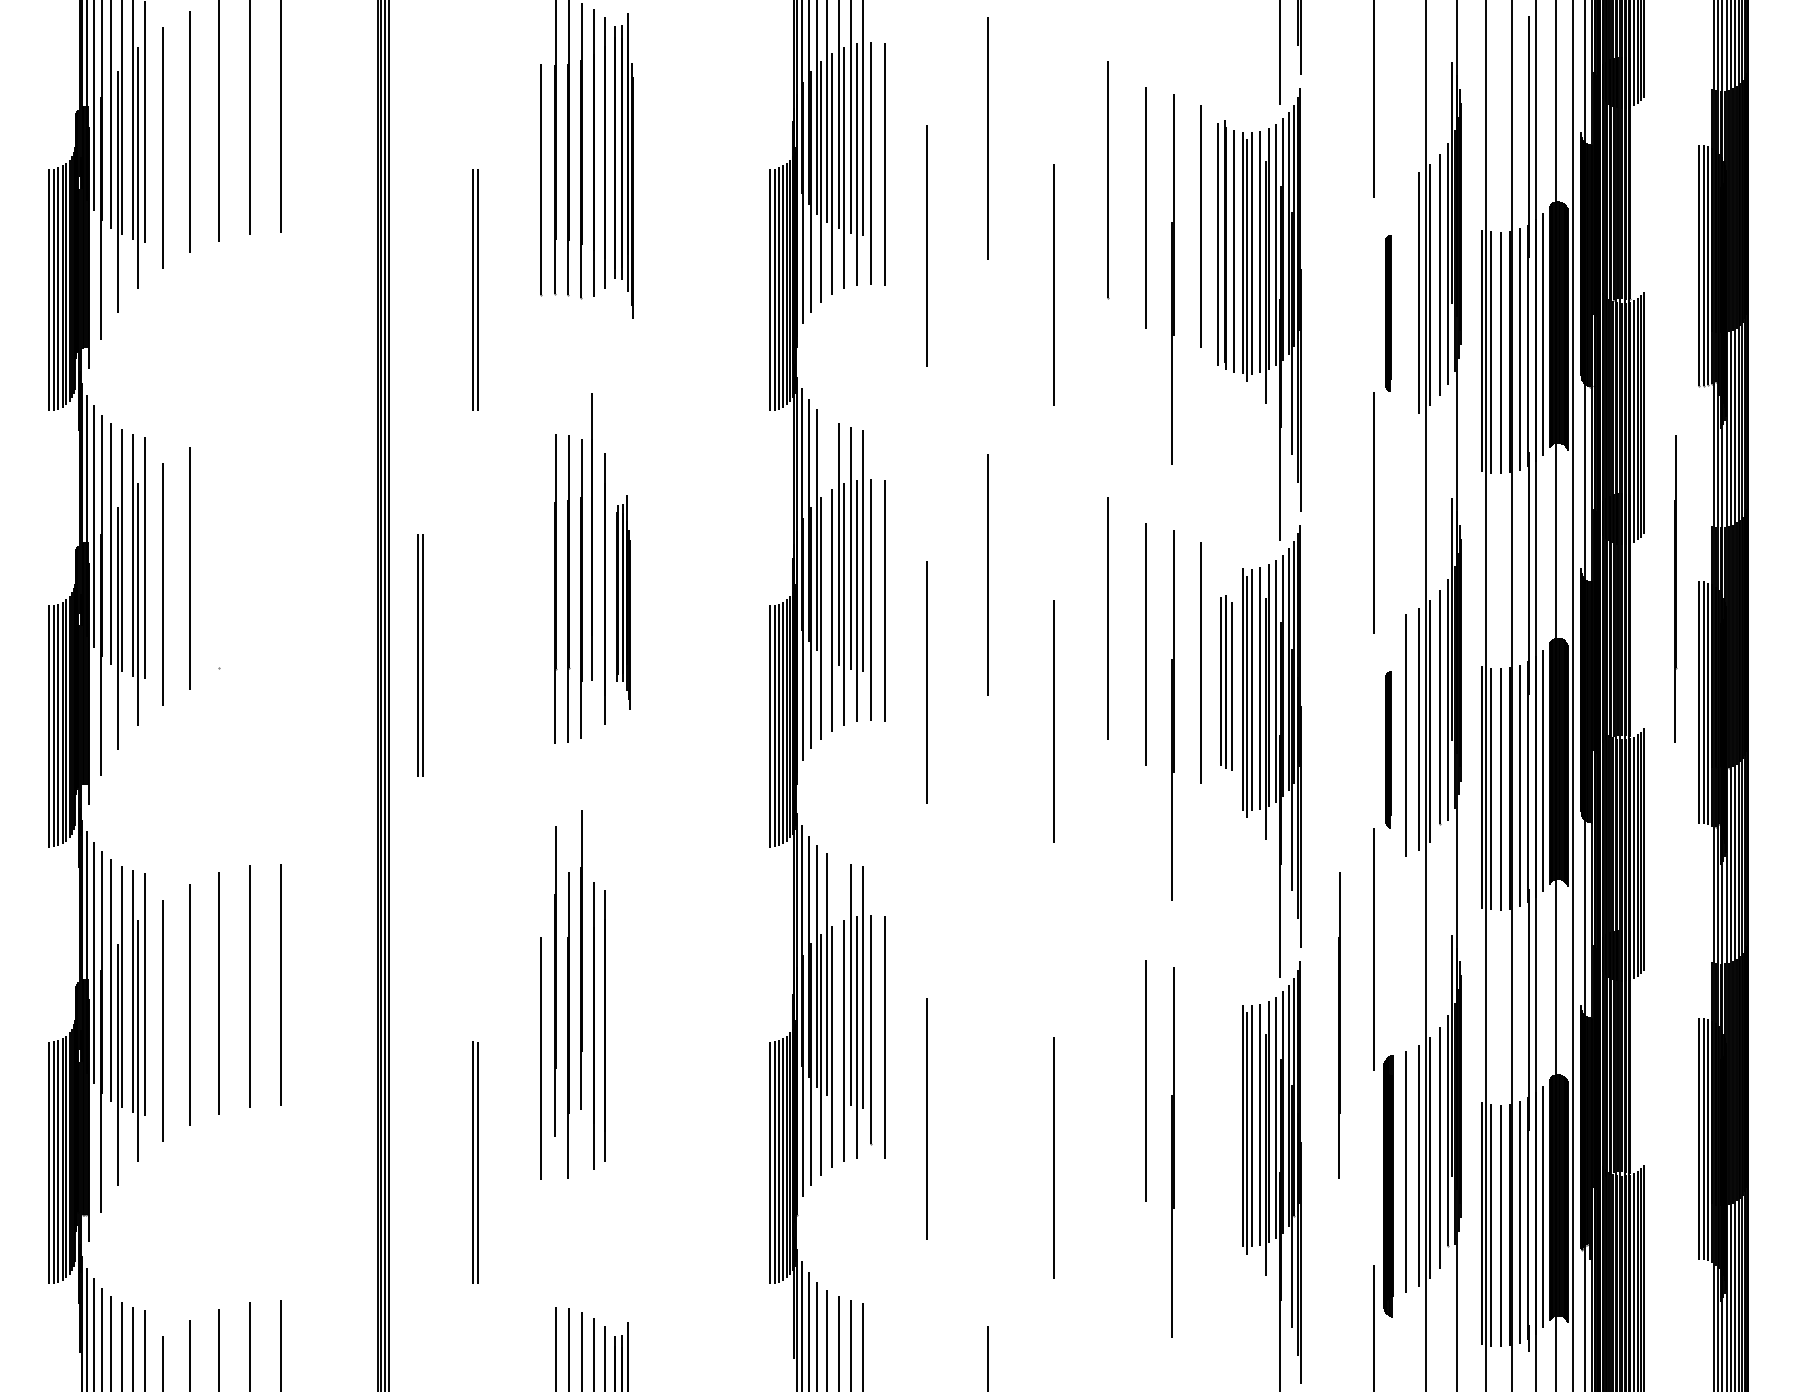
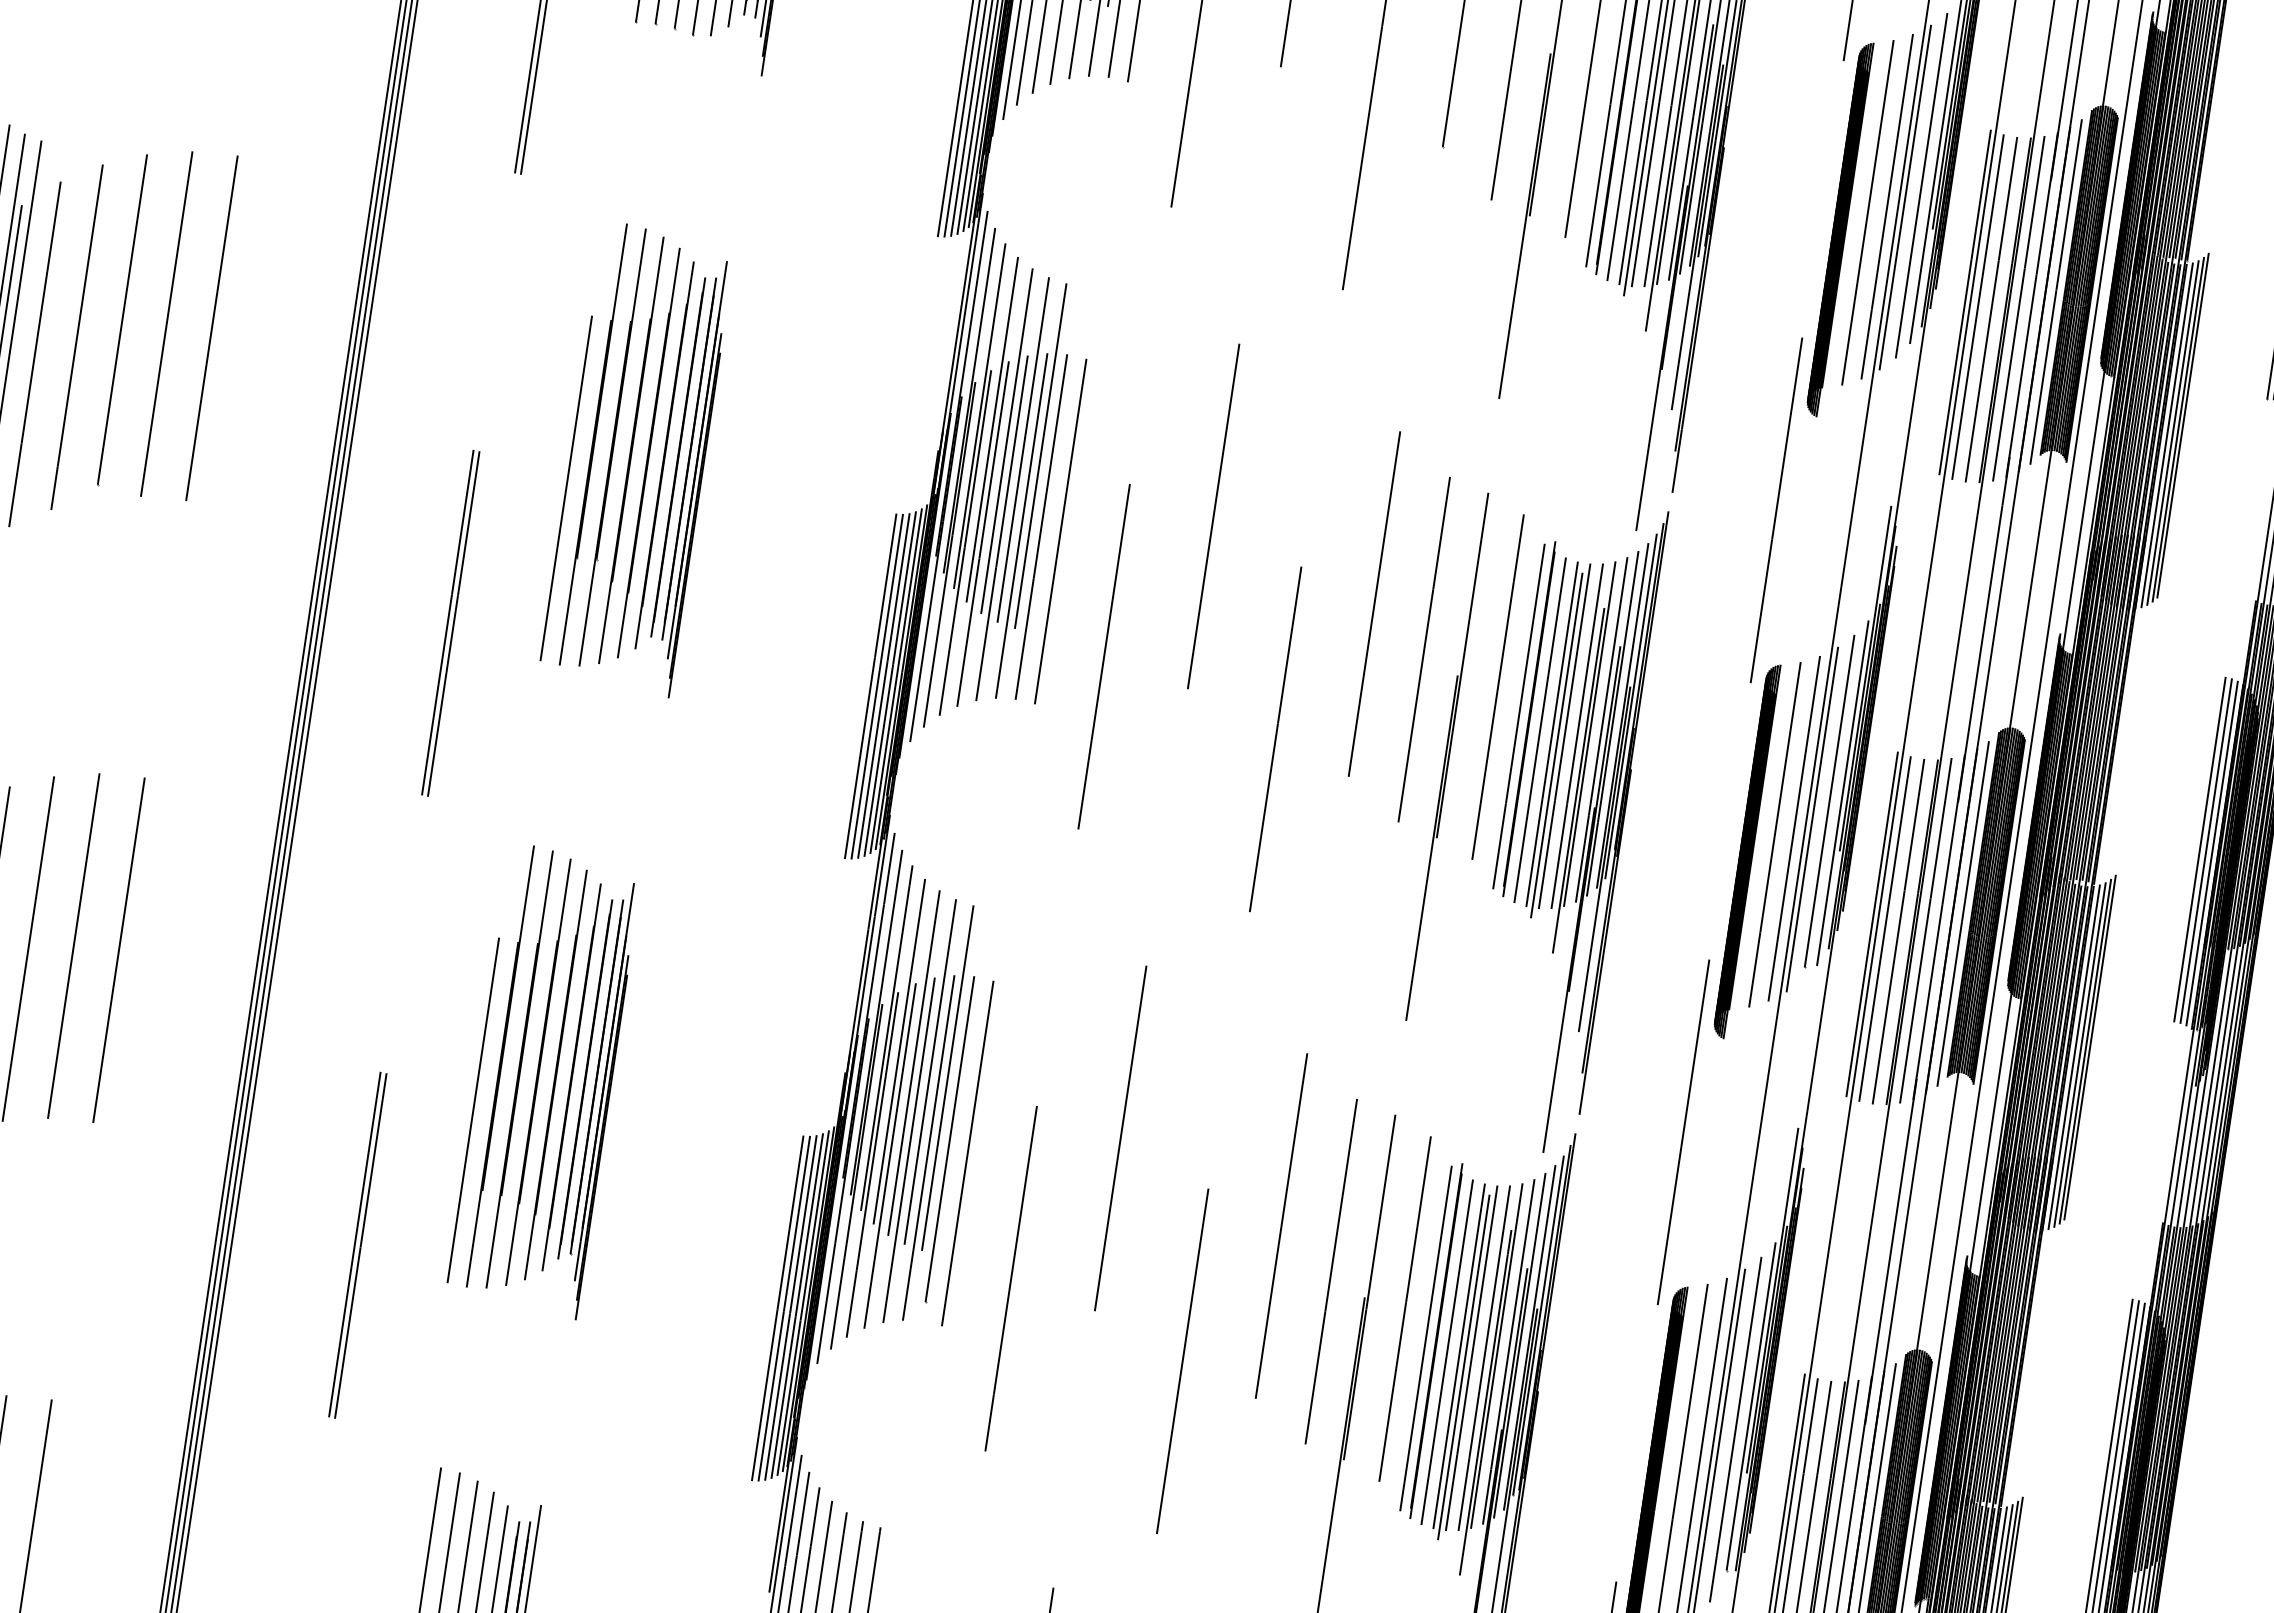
line: (1405, 299) -> (1866, 212), added
part: (1388, 313) -> (1839, 229), size x1.67
line: (591, 536) -> (648, 451), moved
line: (827, 537) -> (992, 429), added
line: (280, 548) -> (210, 328), added
line: (249, 549) -> (166, 323), added
line: (219, 551) -> (123, 319), added
part: (1675, 588) -> (2190, 682), removed
part: (623, 602) -> (688, 478), size x1.43
line: (540, 621) -> (565, 487), added
part: (420, 655) -> (450, 623), moved
part: (1225, 682) -> (1528, 720), size x1.43
part: (1388, 749) -> (1746, 850), size x1.67
line: (581, 959) -> (538, 1072), moved
line: (838, 980) -> (913, 1062), added
line: (555, 981) -> (501, 1066), moved
line: (988, 1011) -> (1121, 1138), added
line: (1339, 1025) -> (1618, 1233), removed
part: (623, 1038) -> (595, 1099), added
line: (1107, 1054) -> (1281, 1225), added
line: (1200, 1098) -> (1404, 1307), added
part: (1225, 1119) -> (1435, 1343), added

